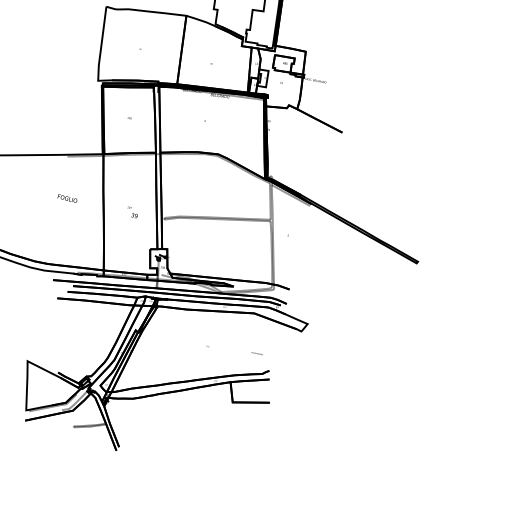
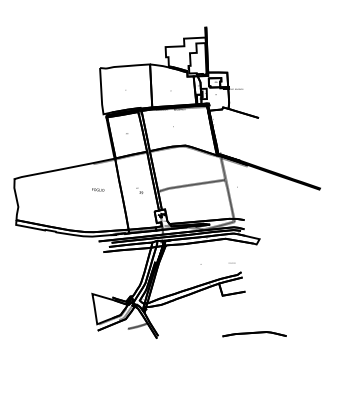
part: (271, 472) -> (254, 334), added

